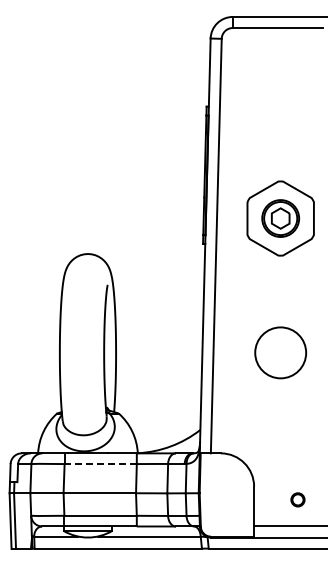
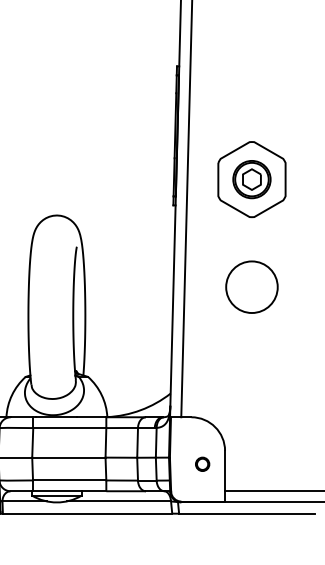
circle: (280, 352) -> (251, 286), moved
line: (100, 464) -> (69, 428), dashed -> solid
circle: (297, 499) -> (202, 463), moved

